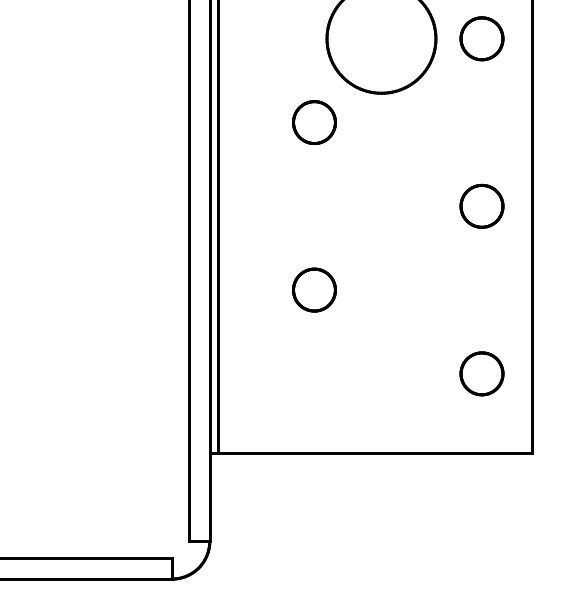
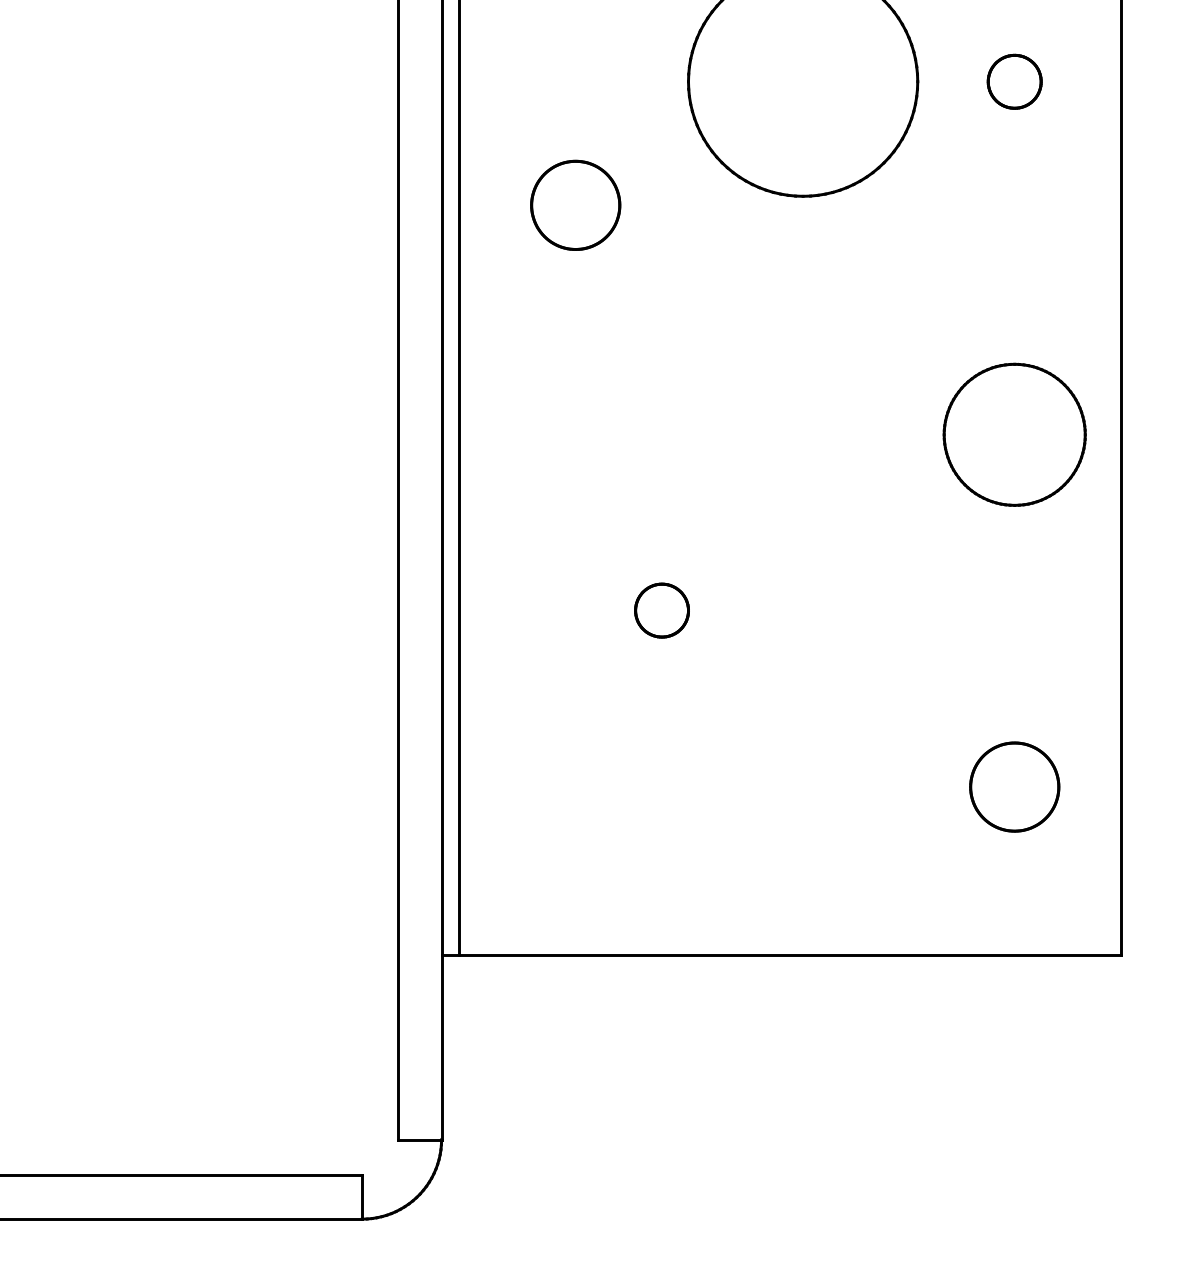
part: (481, 38) -> (1013, 80), size x0.6
part: (314, 122) -> (575, 205), moved
part: (481, 205) -> (1013, 432), size x1.6
part: (314, 289) -> (662, 609), size x0.6

